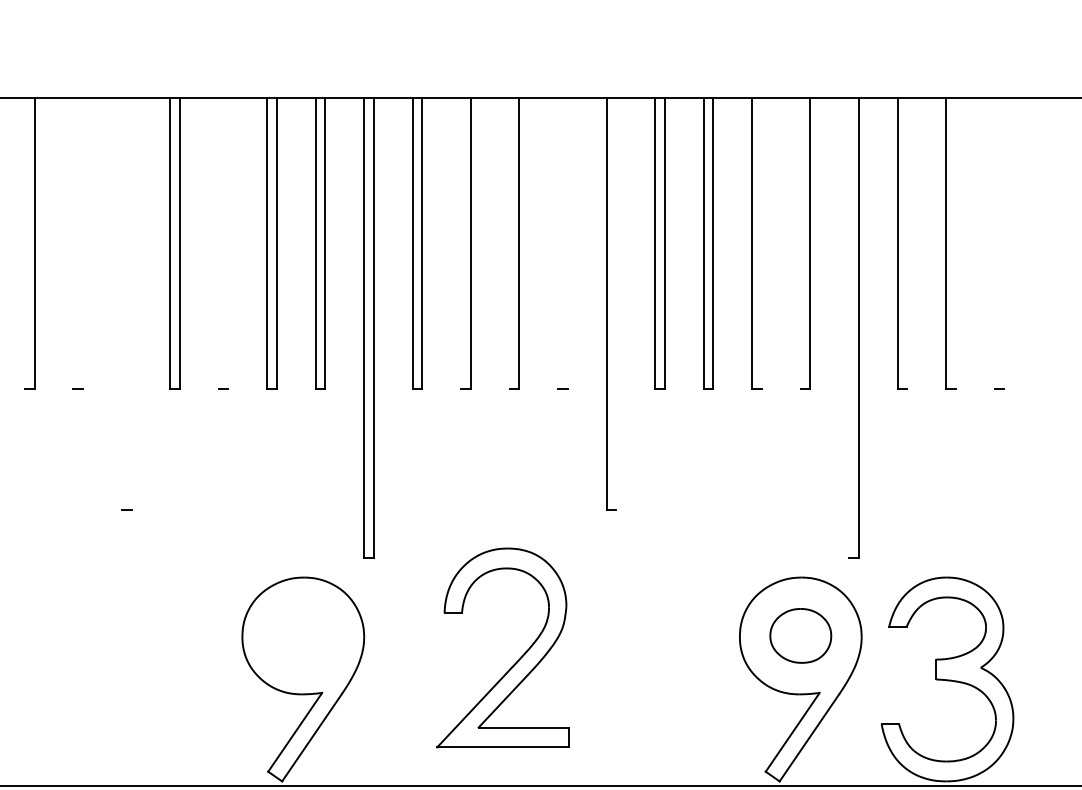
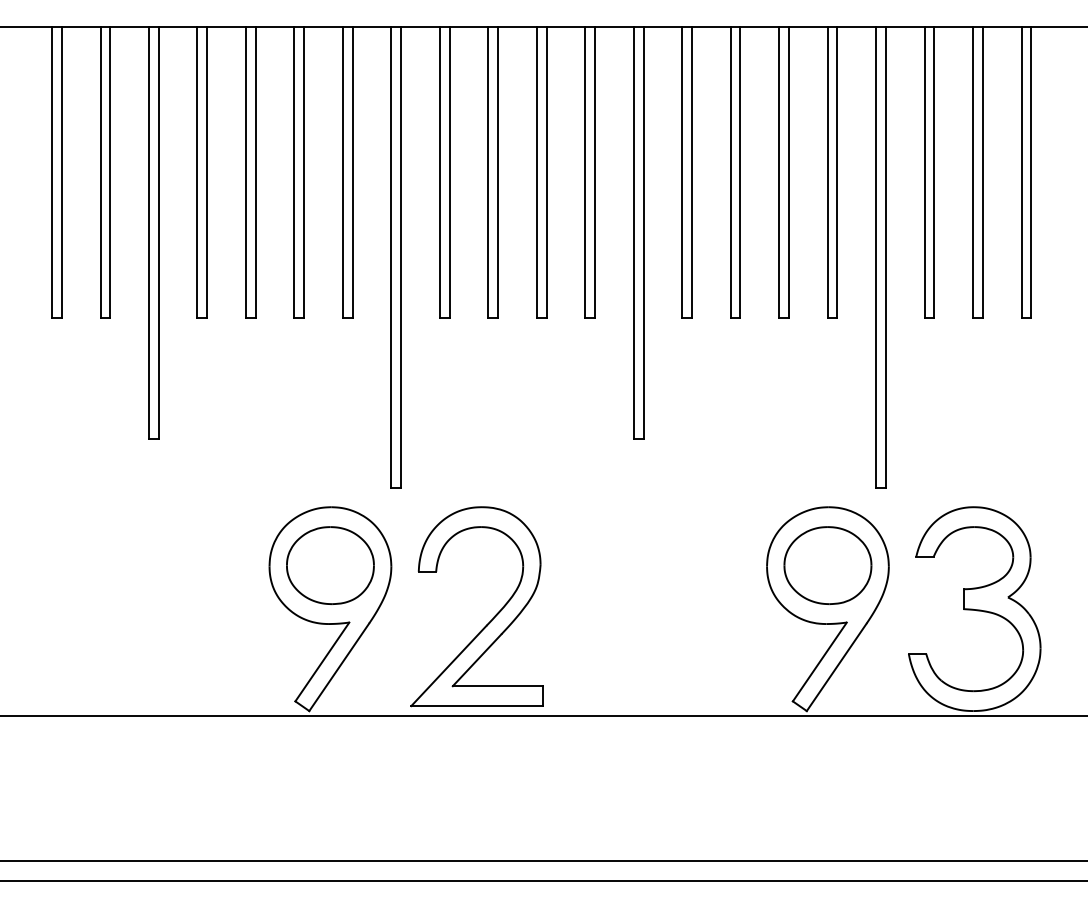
line: (25, 242) -> (52, 172), added
line: (73, 242) -> (100, 172), added
line: (83, 242) -> (110, 172), added
line: (218, 242) -> (245, 172), added
line: (228, 242) -> (255, 172), added
line: (461, 242) -> (488, 172), added
line: (509, 242) -> (536, 172), added
line: (558, 242) -> (585, 172), added
line: (568, 242) -> (595, 172), added
line: (761, 242) -> (788, 172), added
line: (800, 242) -> (827, 172), added
line: (907, 242) -> (934, 172), added
line: (955, 242) -> (982, 172), added
line: (994, 242) -> (1021, 172), added
line: (1004, 242) -> (1031, 172), added
line: (121, 303) -> (148, 233), added
line: (131, 303) -> (158, 233), added
line: (616, 303) -> (643, 233), added
line: (849, 327) -> (876, 257), added
part: (303, 635) -> (330, 565), added
part: (800, 635) -> (827, 565), size x1.43
part: (516, 661) -> (490, 620), moved

